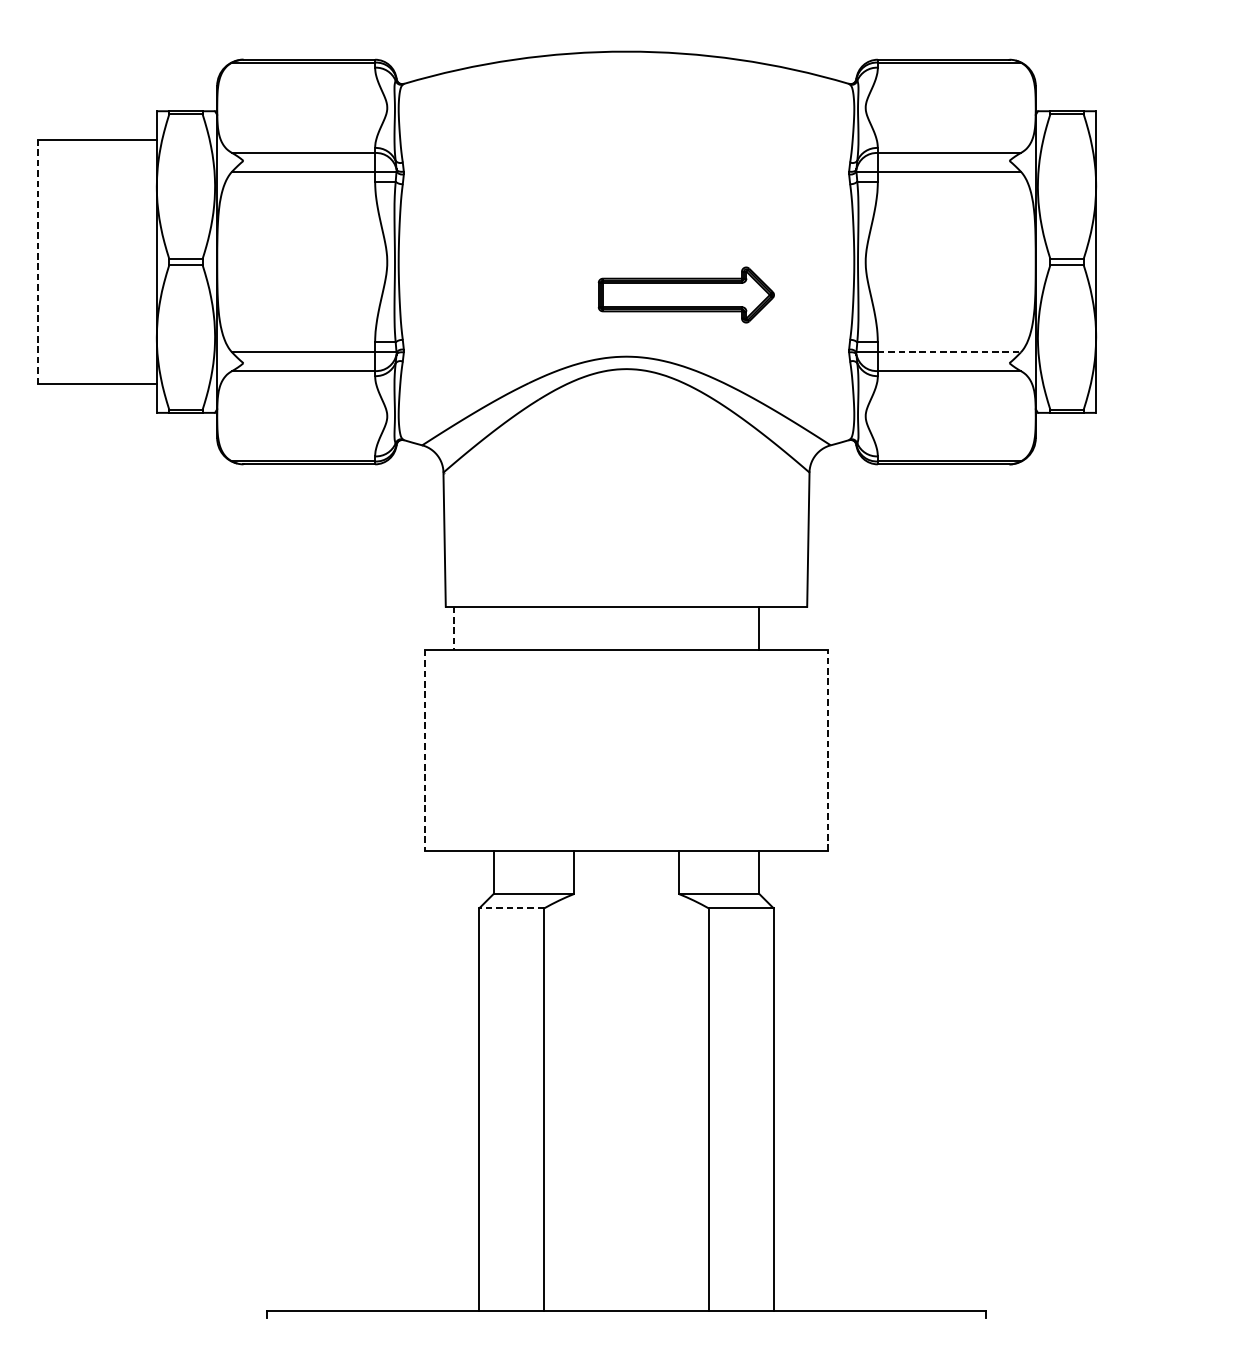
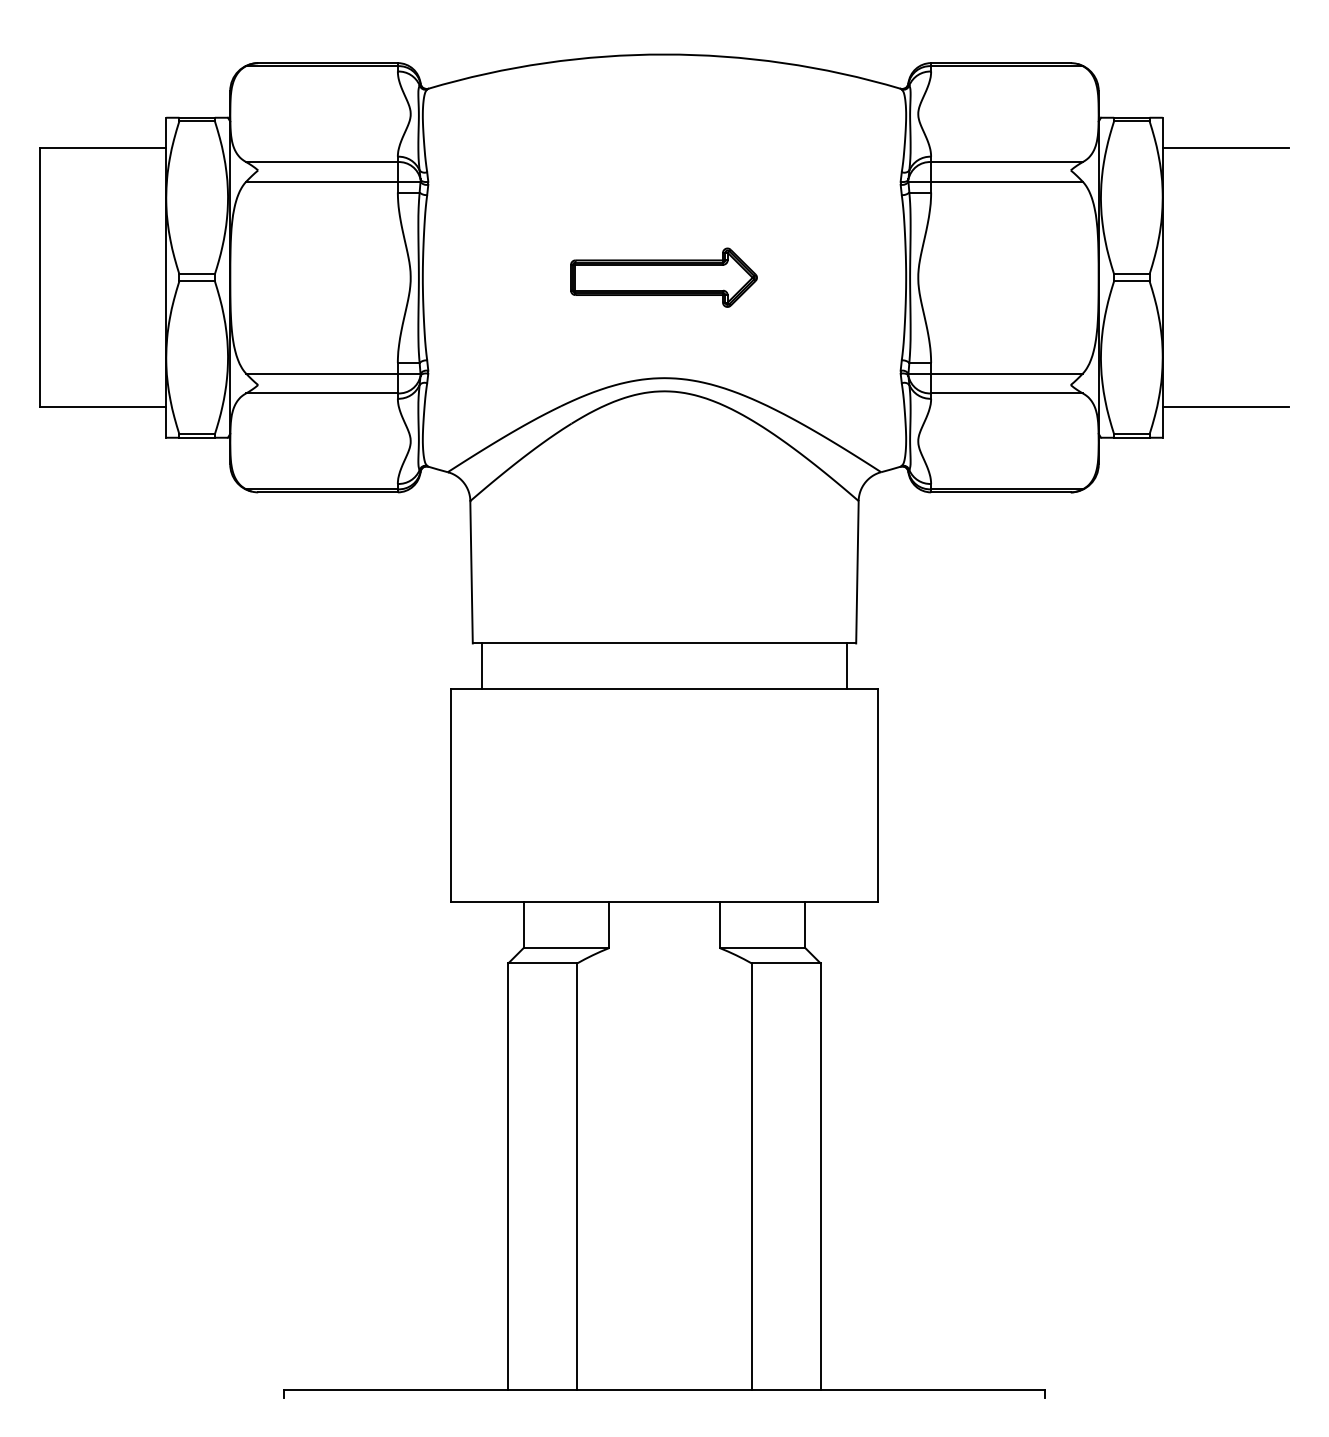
line: (1155, 140) -> (1225, 148), added
line: (37, 261) -> (39, 277), dashed -> solid
part: (685, 294) -> (663, 277), moved
line: (949, 352) -> (1007, 373), dashed -> solid
line: (1155, 384) -> (1225, 407), added
line: (454, 628) -> (481, 666), dashed -> solid
line: (759, 628) -> (847, 666), moved
line: (425, 750) -> (451, 795), dashed -> solid
line: (827, 750) -> (877, 795), dashed -> solid
line: (511, 908) -> (542, 963), dashed -> solid

